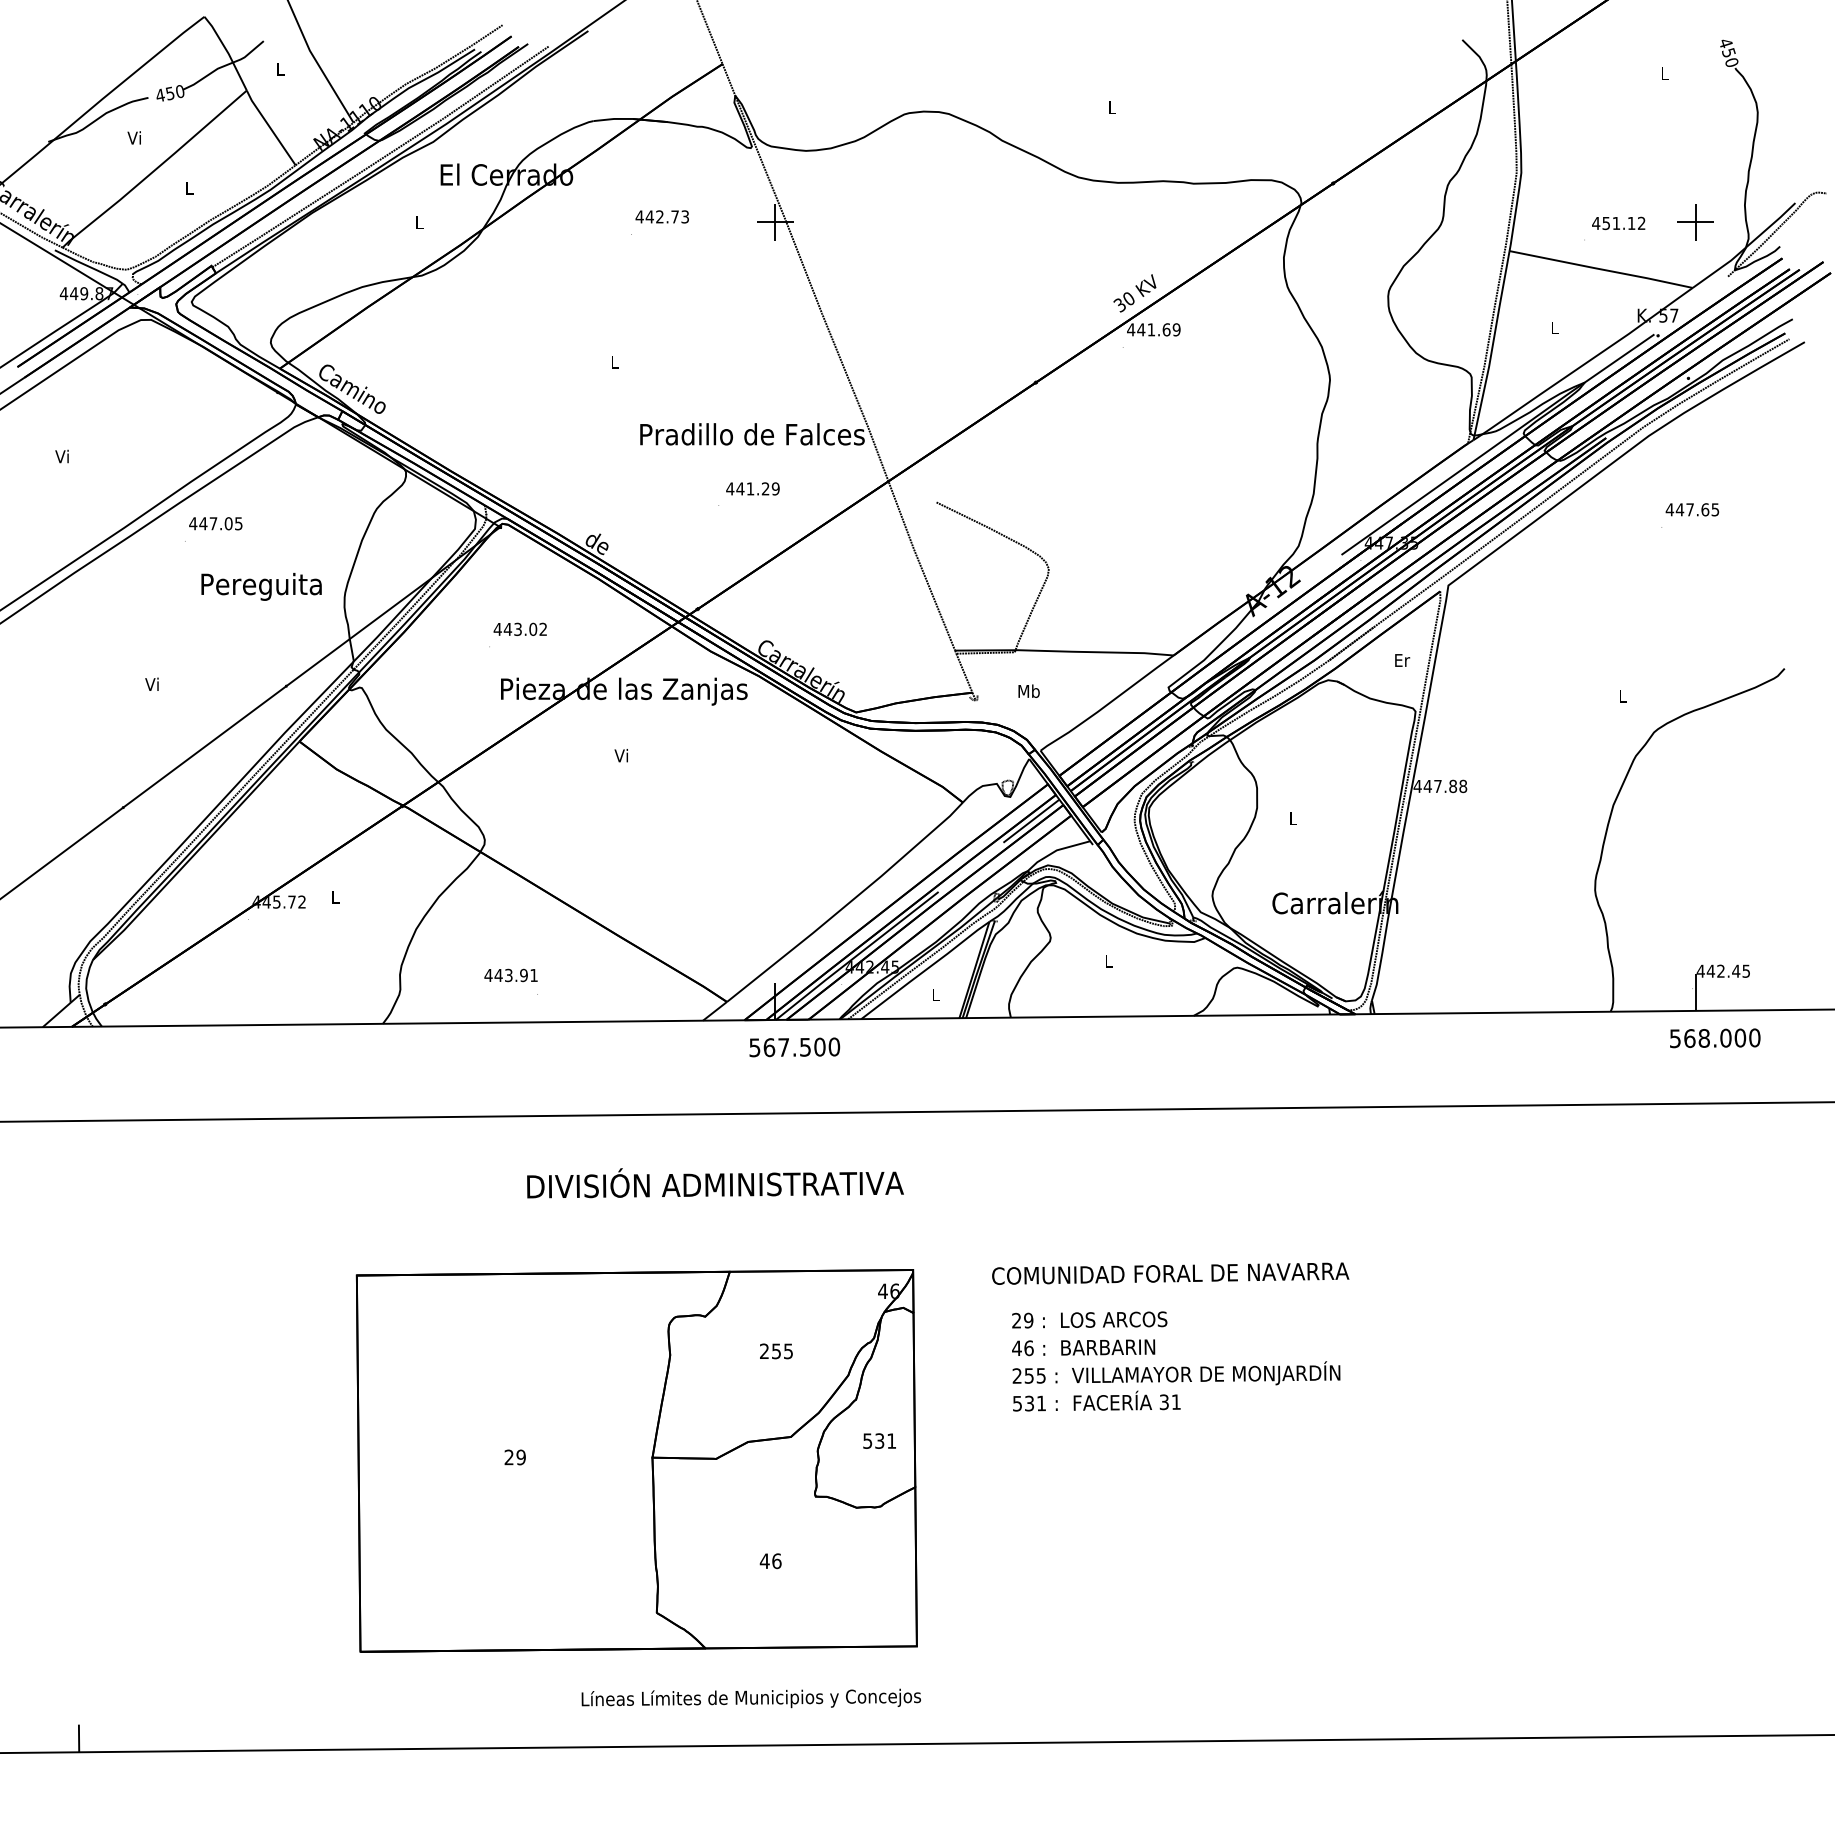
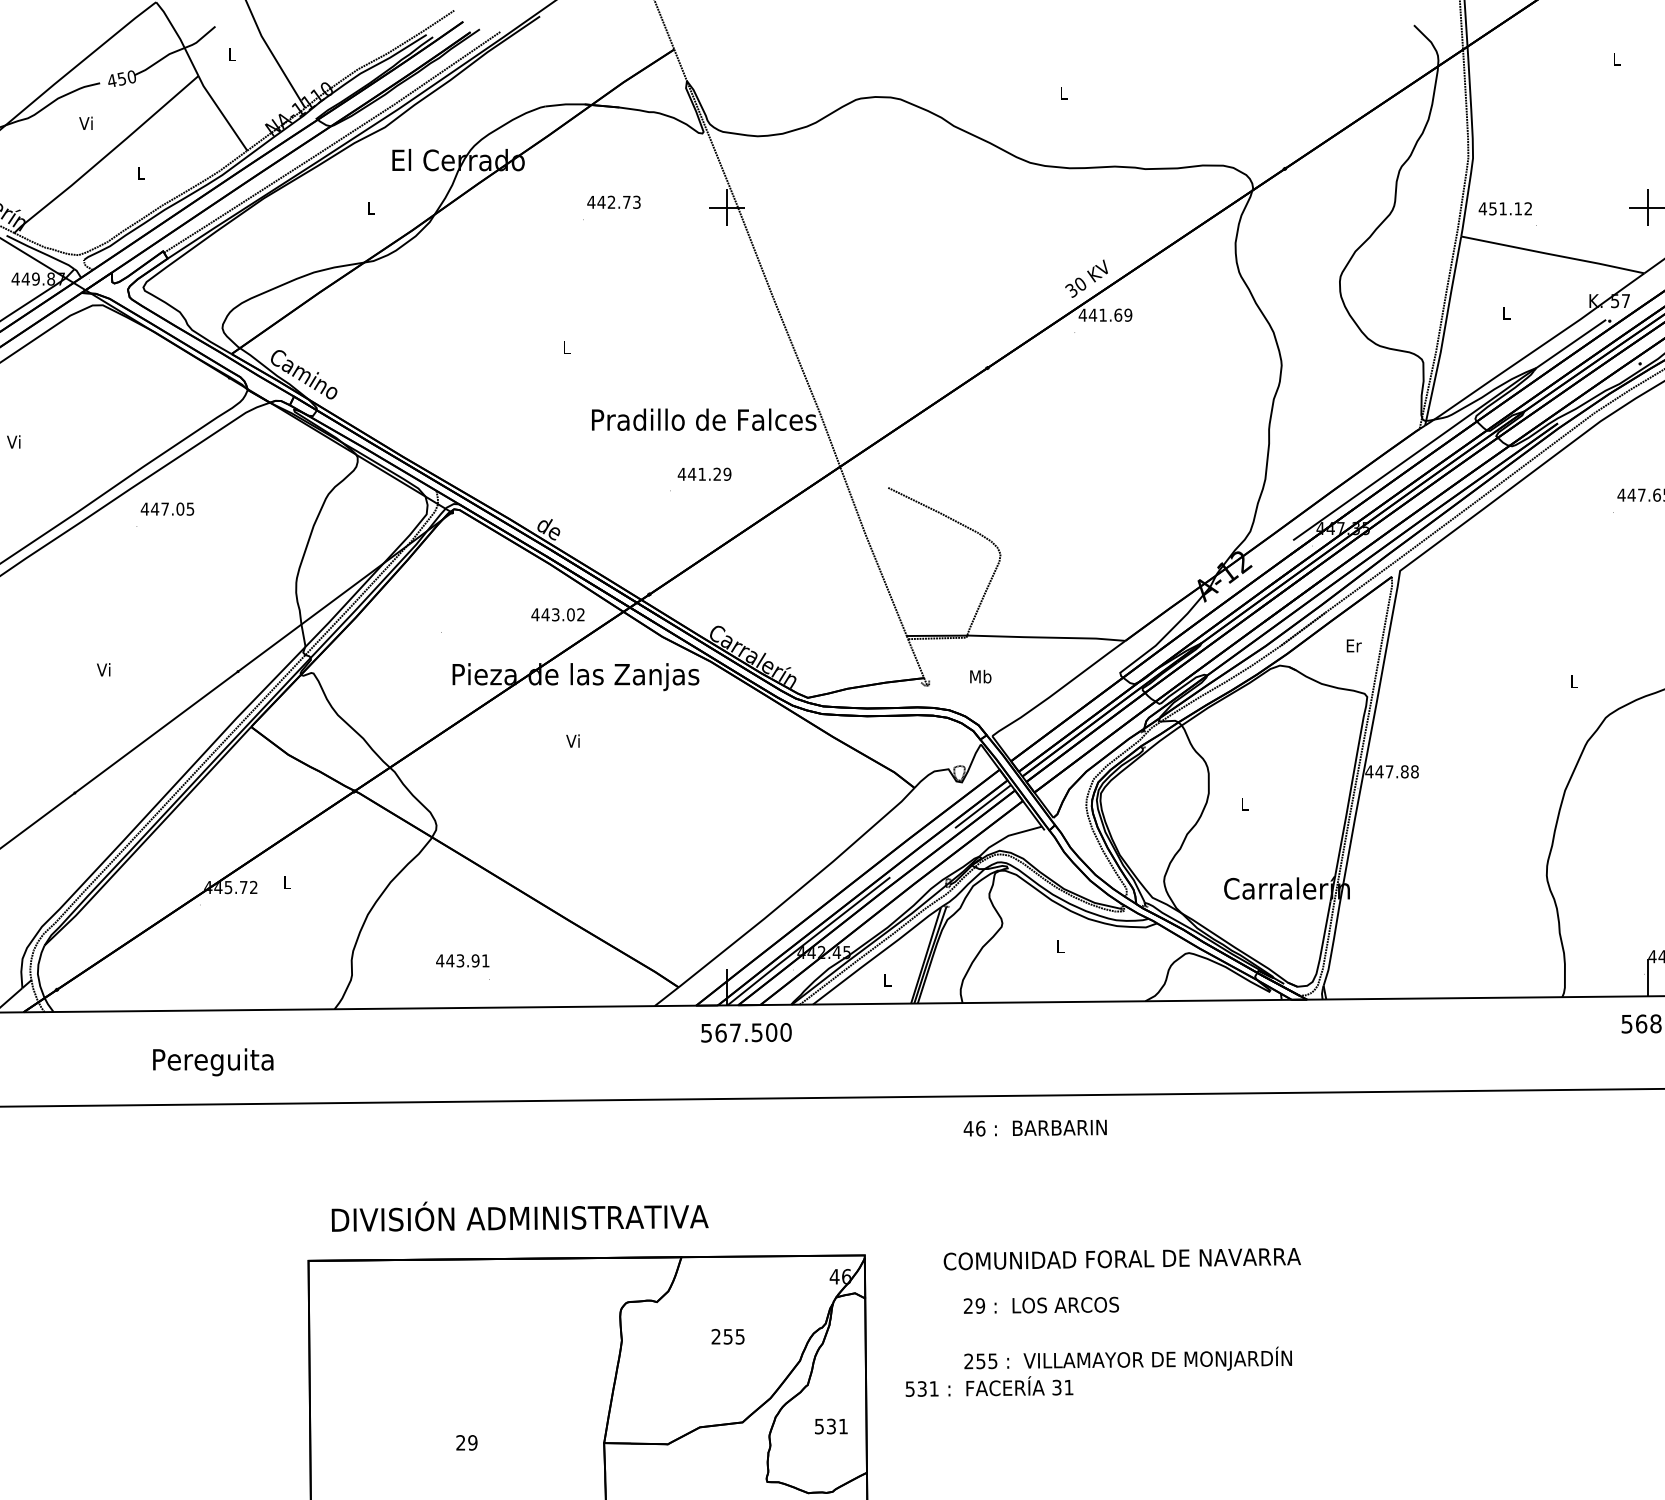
text: (1618, 223) -> (1505, 208), moved
text: (261, 586) -> (213, 1061), moved
text: (519, 628) -> (557, 613), moved
text: (715, 1183) -> (520, 1216), moved
text: (1083, 1347) -> (1035, 1127), moved
text: (1096, 1400) -> (989, 1385), moved

